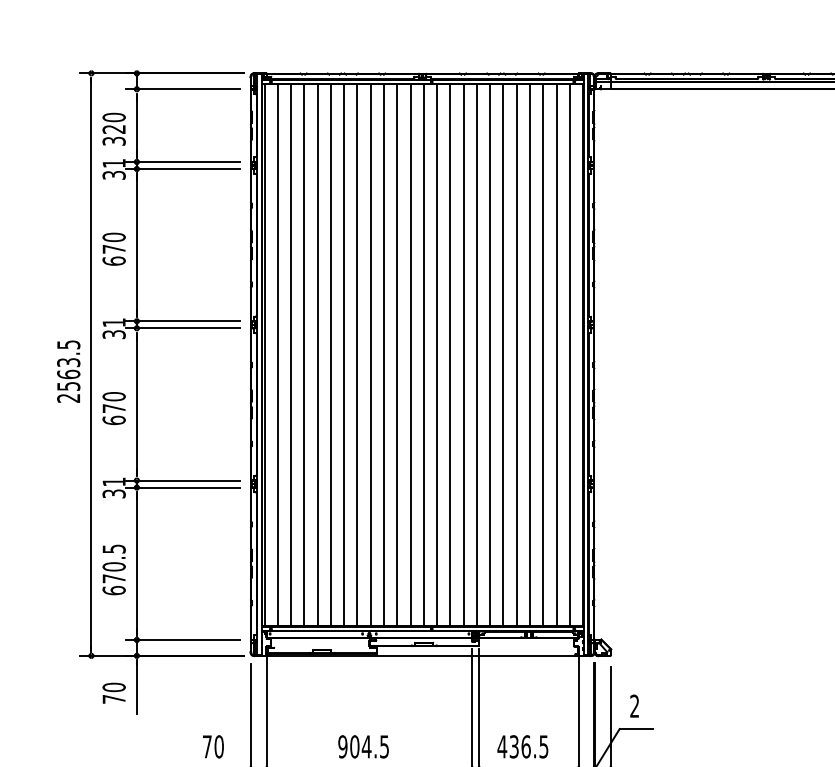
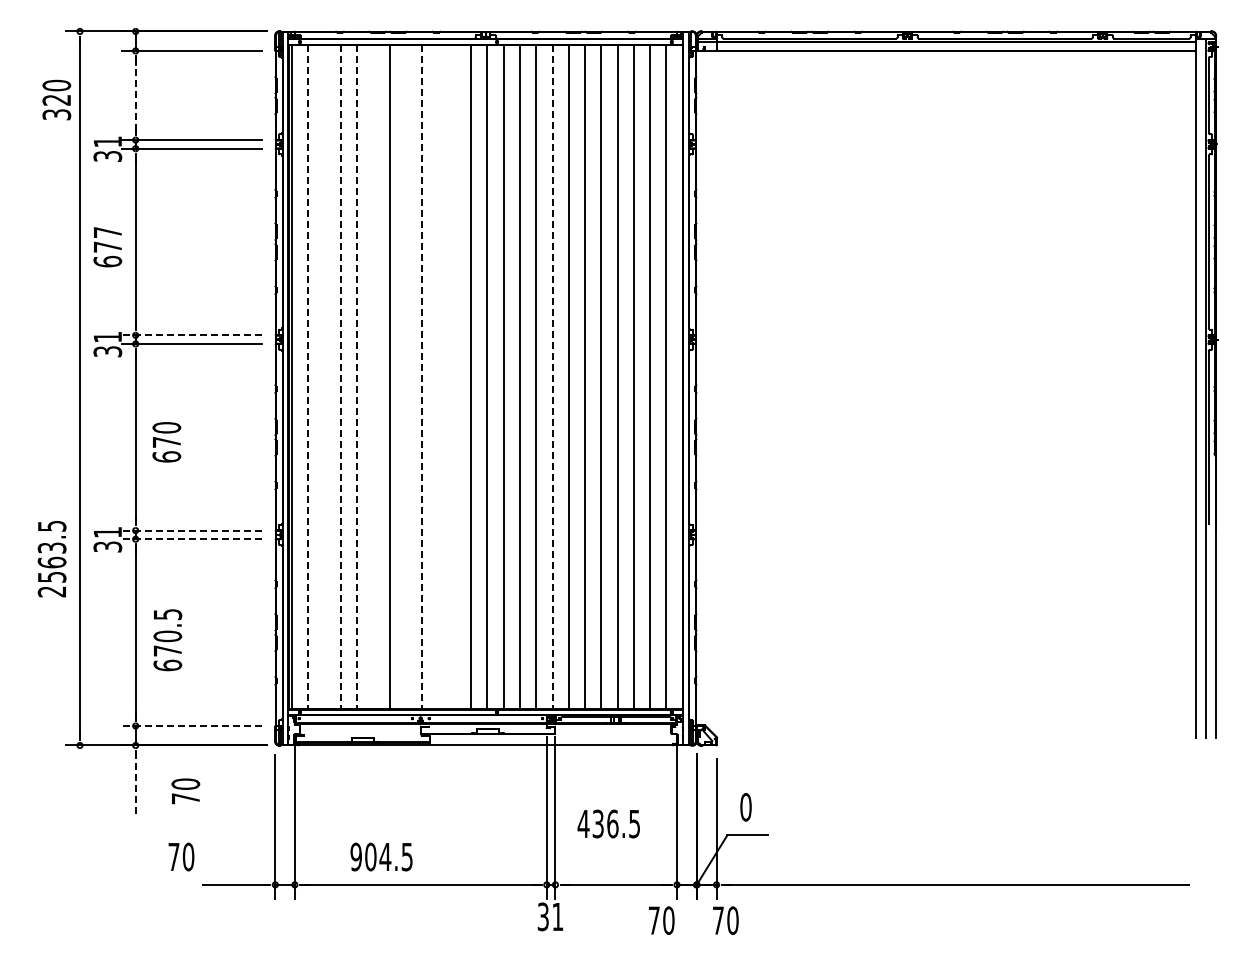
line: (136, 125) -> (135, 95), solid -> dashed
text: (113, 128) -> (56, 99), moved
text: (113, 237) -> (107, 232), 670 -> 677
line: (182, 321) -> (191, 335), solid -> dashed
line: (290, 354) -> (324, 376), removed
line: (330, 354) -> (373, 376), removed
line: (357, 354) -> (406, 376), removed
line: (383, 354) -> (438, 376), removed
line: (396, 354) -> (454, 376), removed
line: (277, 355) -> (308, 377), solid -> dashed
line: (304, 355) -> (341, 377), solid -> dashed
line: (317, 355) -> (357, 377), solid -> dashed
line: (370, 355) -> (422, 377), solid -> dashed
line: (476, 355) -> (552, 377), solid -> dashed
text: (68, 371) -> (51, 559), moved
text: (113, 408) -> (166, 442), moved
line: (182, 480) -> (191, 530), solid -> dashed
line: (182, 487) -> (191, 539), solid -> dashed
text: (113, 570) -> (167, 640), moved
line: (182, 640) -> (191, 726), solid -> dashed
line: (136, 688) -> (135, 785), solid -> dashed
text: (113, 693) -> (185, 791), moved
text: (634, 706) -> (745, 807), 2 -> 0
text: (213, 746) -> (181, 856), moved
text: (363, 746) -> (381, 856), moved
text: (522, 746) -> (608, 823), moved

